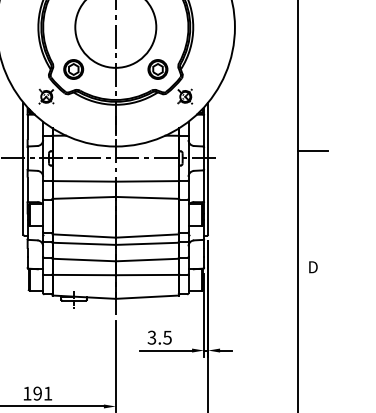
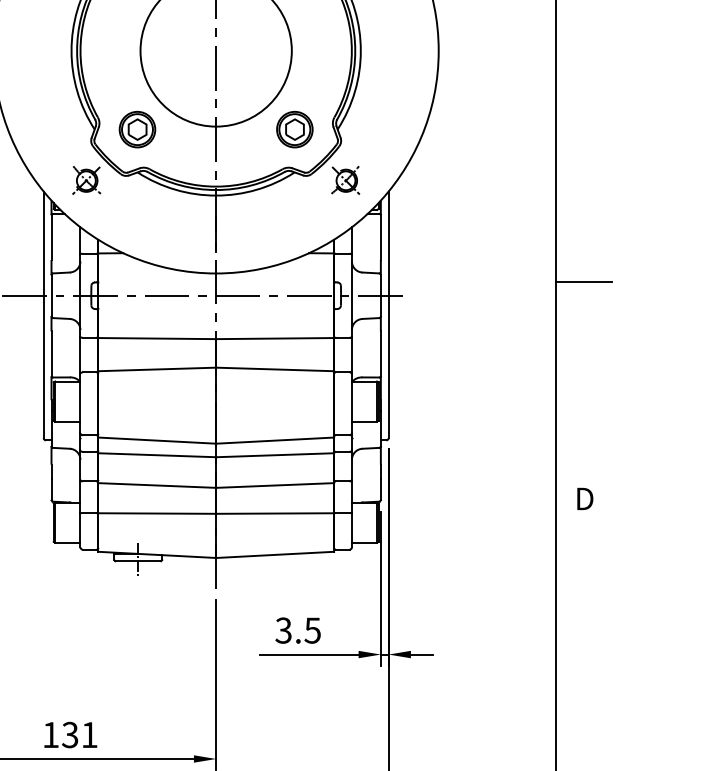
text: (37, 393) -> (69, 734), 191 -> 131

